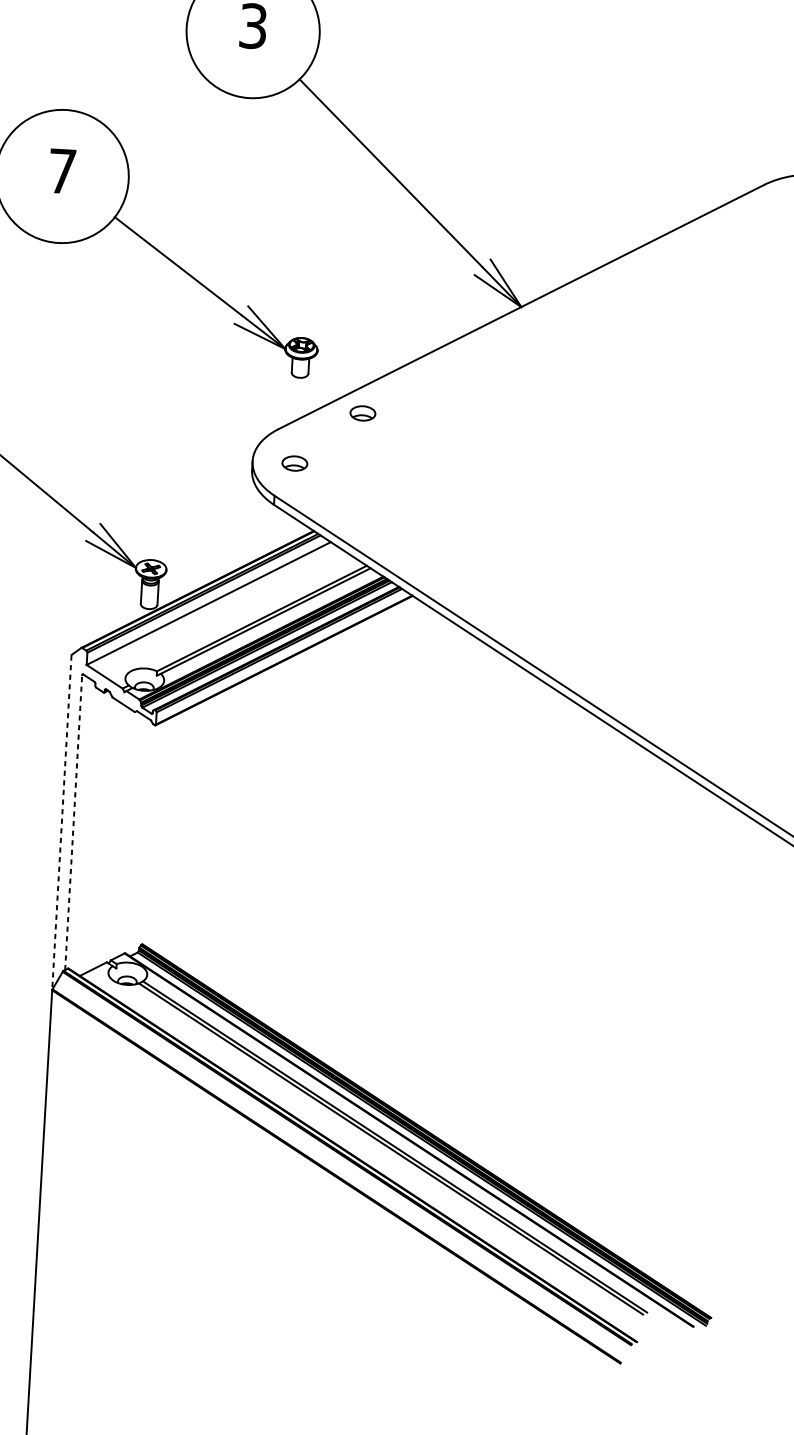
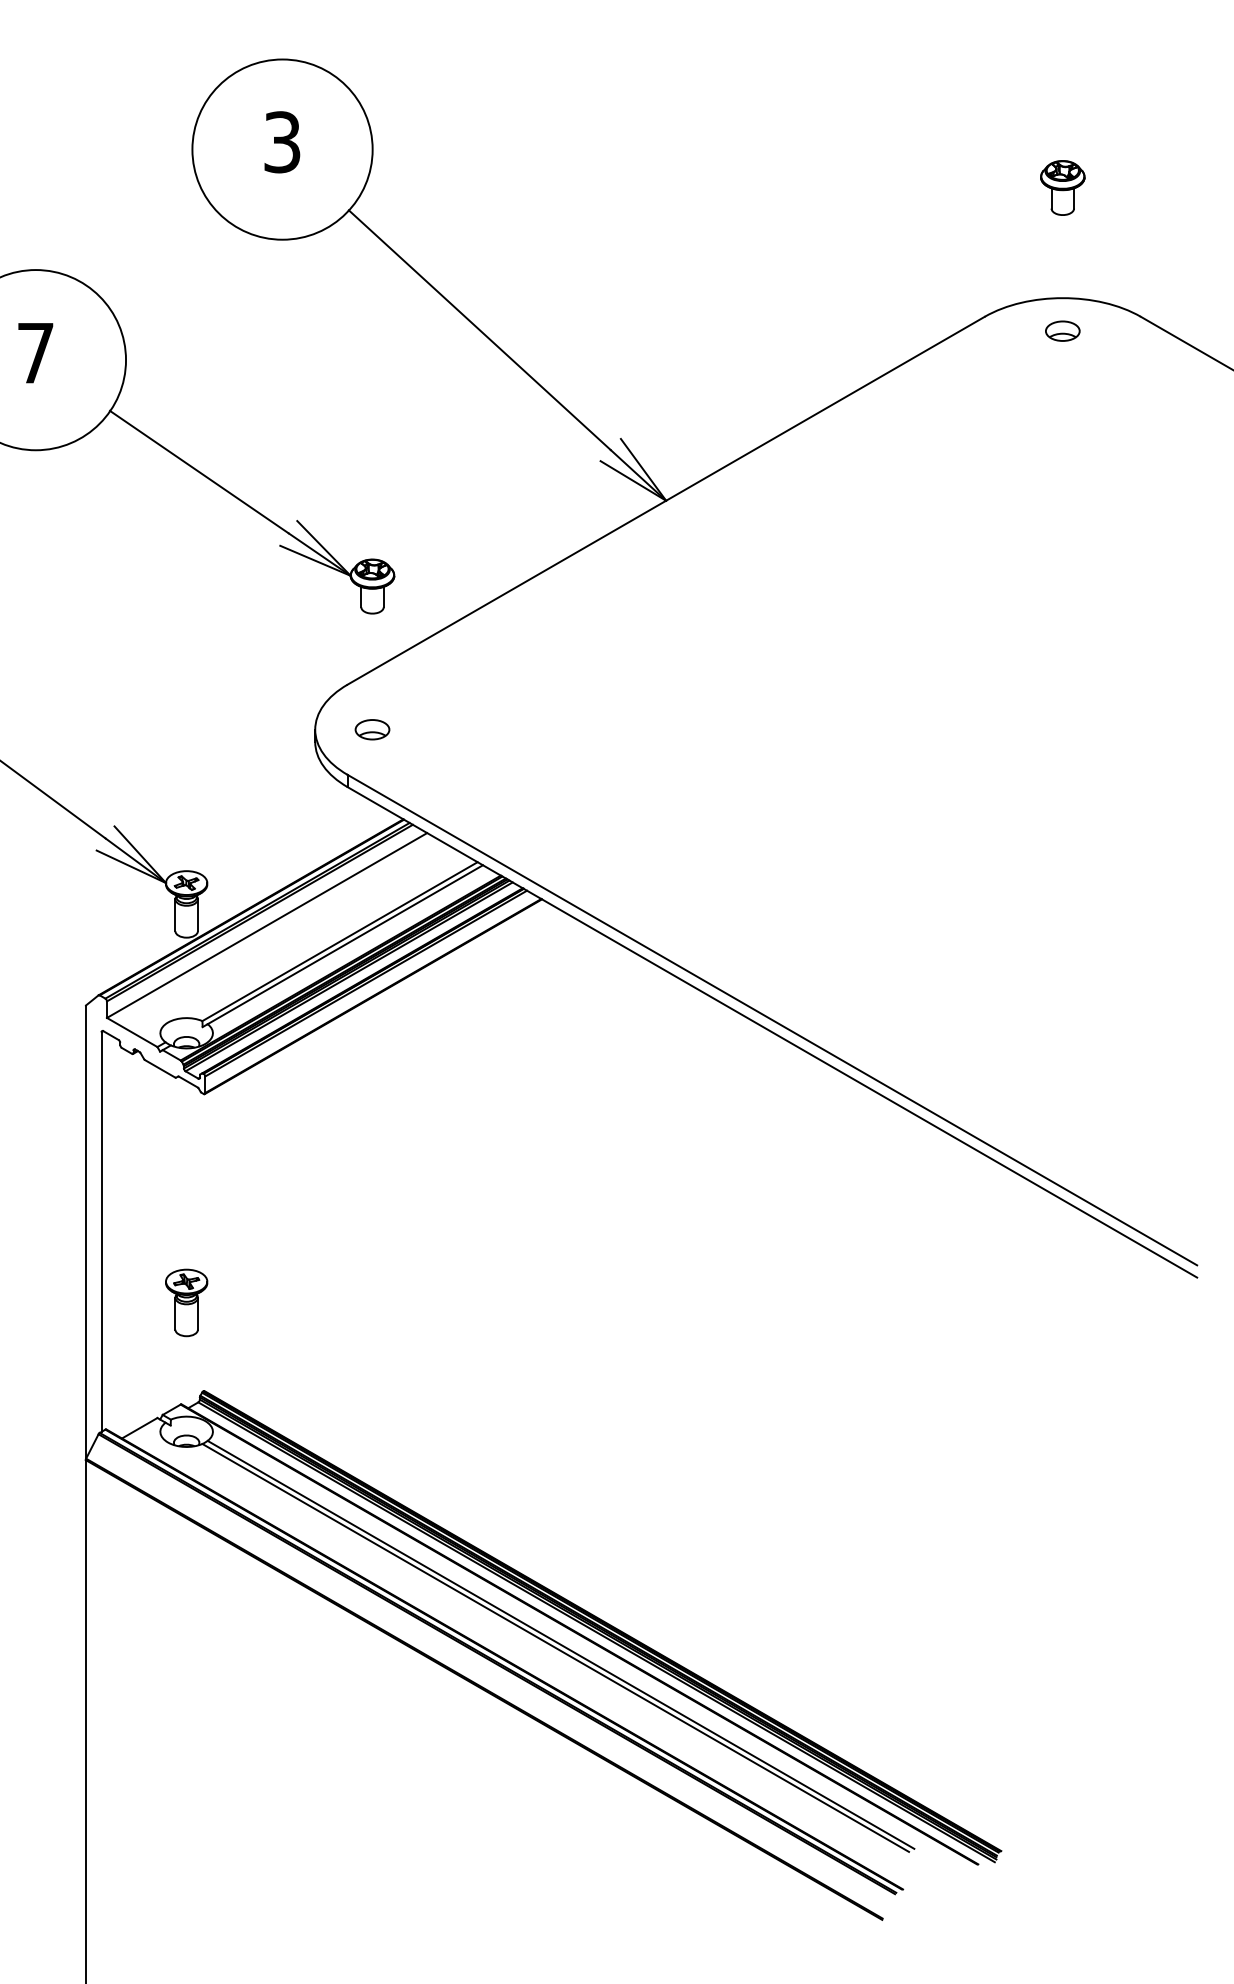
part: (362, 413) -> (460, 656), removed
line: (73, 822) -> (101, 1231), dashed -> solid
line: (61, 823) -> (85, 1233), dashed -> solid
part: (133, 878) -> (186, 1302), added

